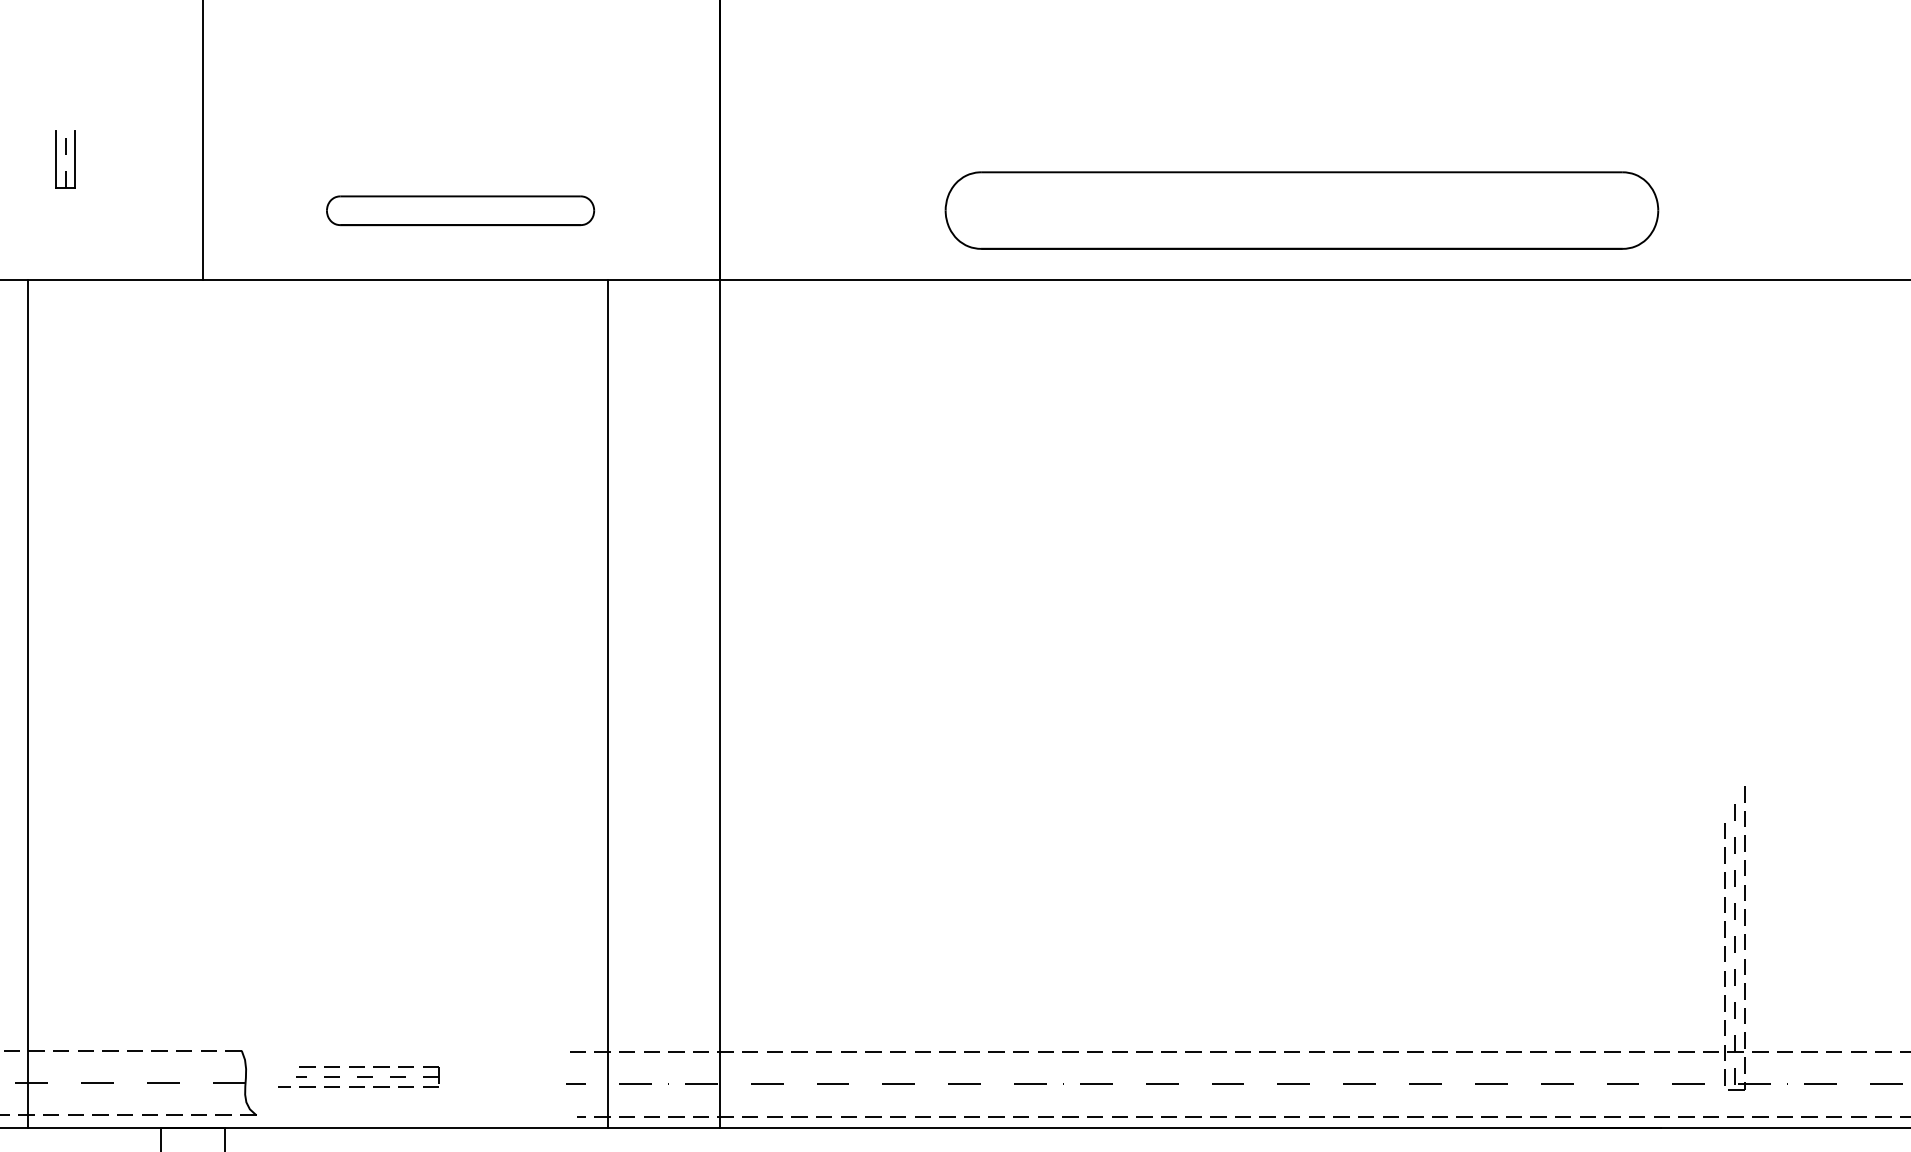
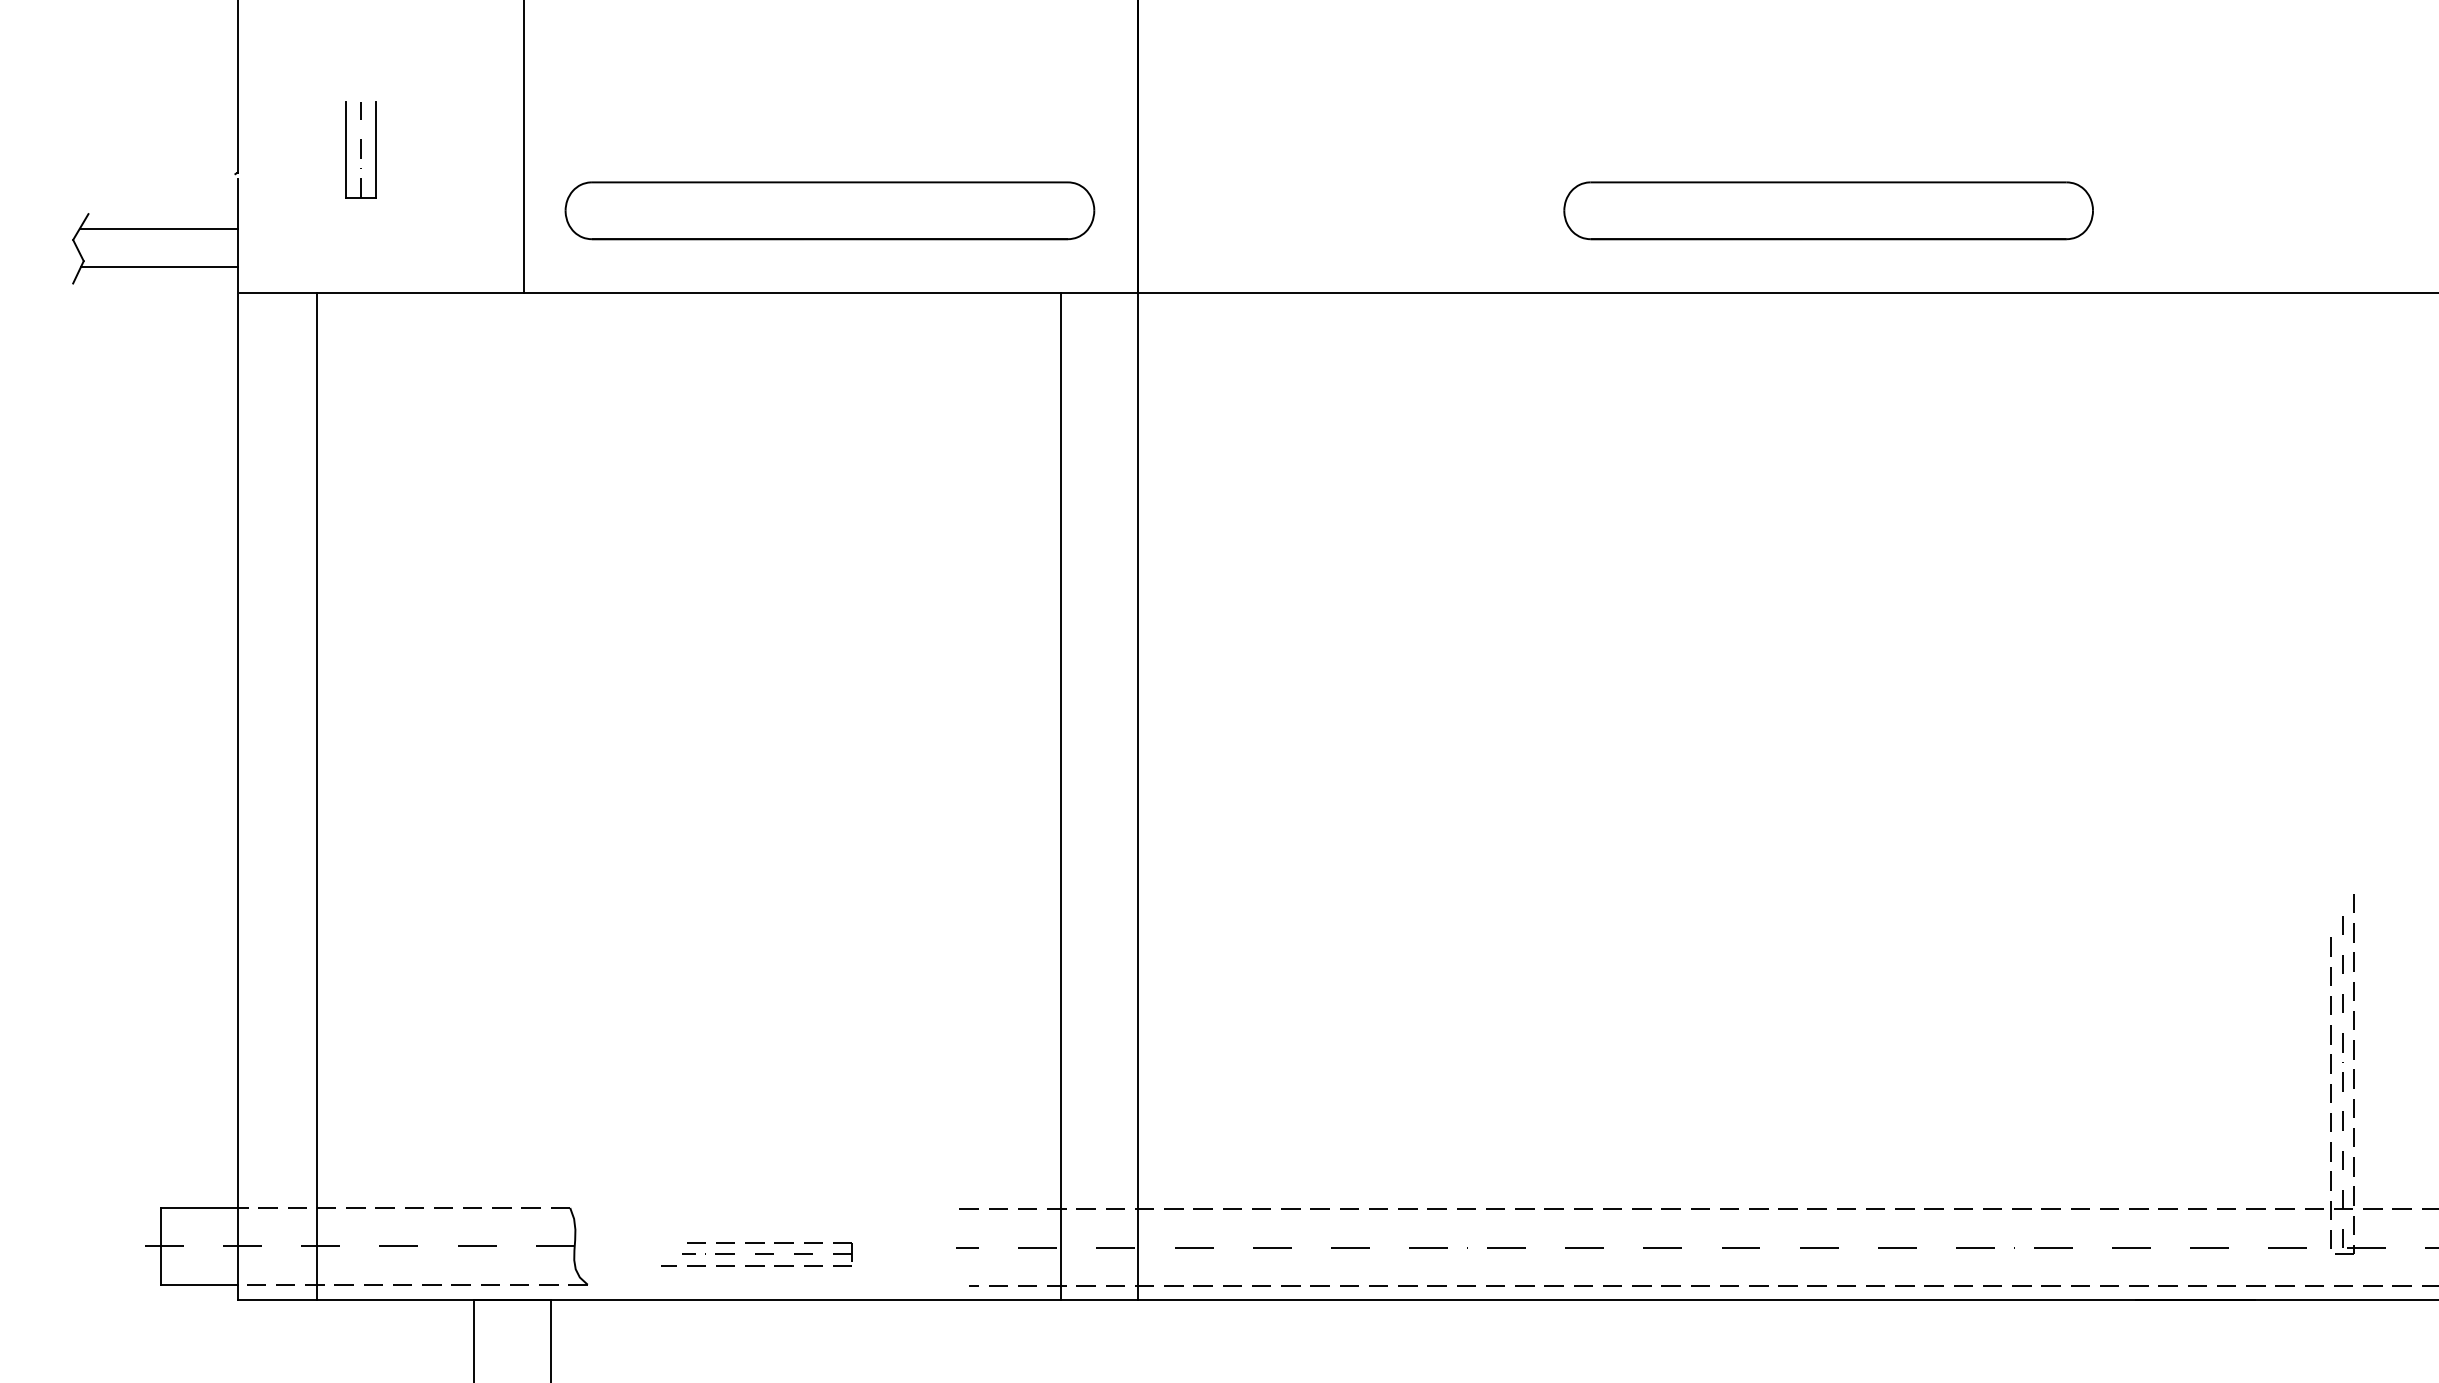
part: (65, 159) -> (360, 149), size x1.43
part: (460, 210) -> (829, 210), size x1.67
part: (1301, 210) -> (1828, 210), size x0.62
line: (608, 704) -> (1061, 796), moved
part: (358, 1077) -> (756, 1254), moved

